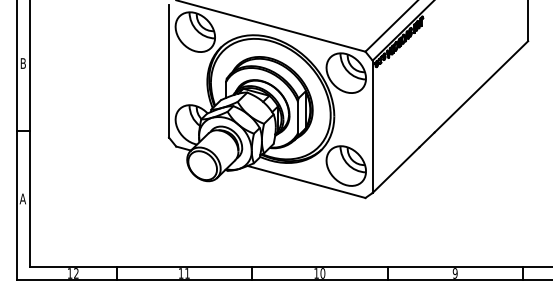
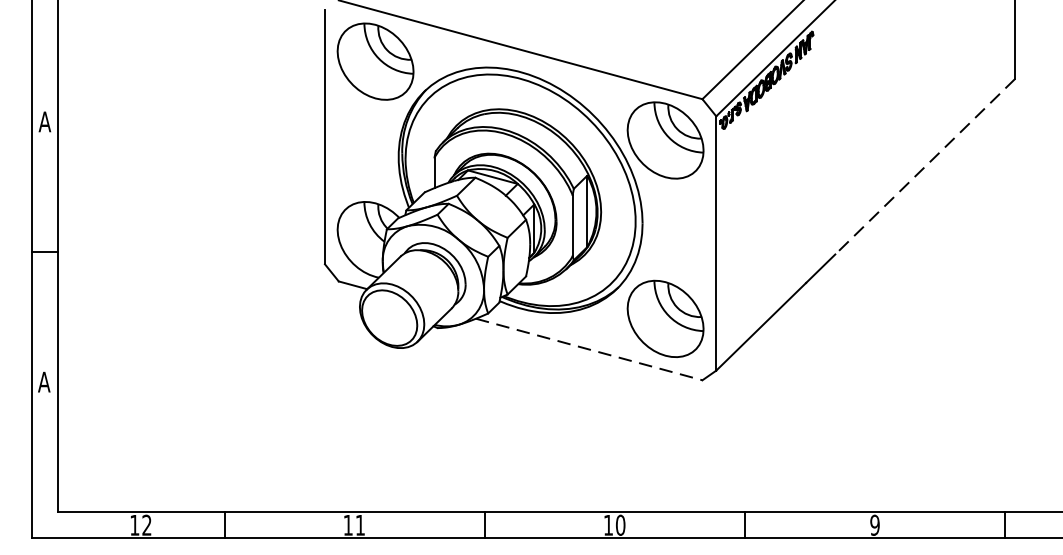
text: (23, 63) -> (45, 121), B -> A
line: (481, 87) -> (925, 167), solid -> dashed
line: (307, 182) -> (591, 350), solid -> dashed

